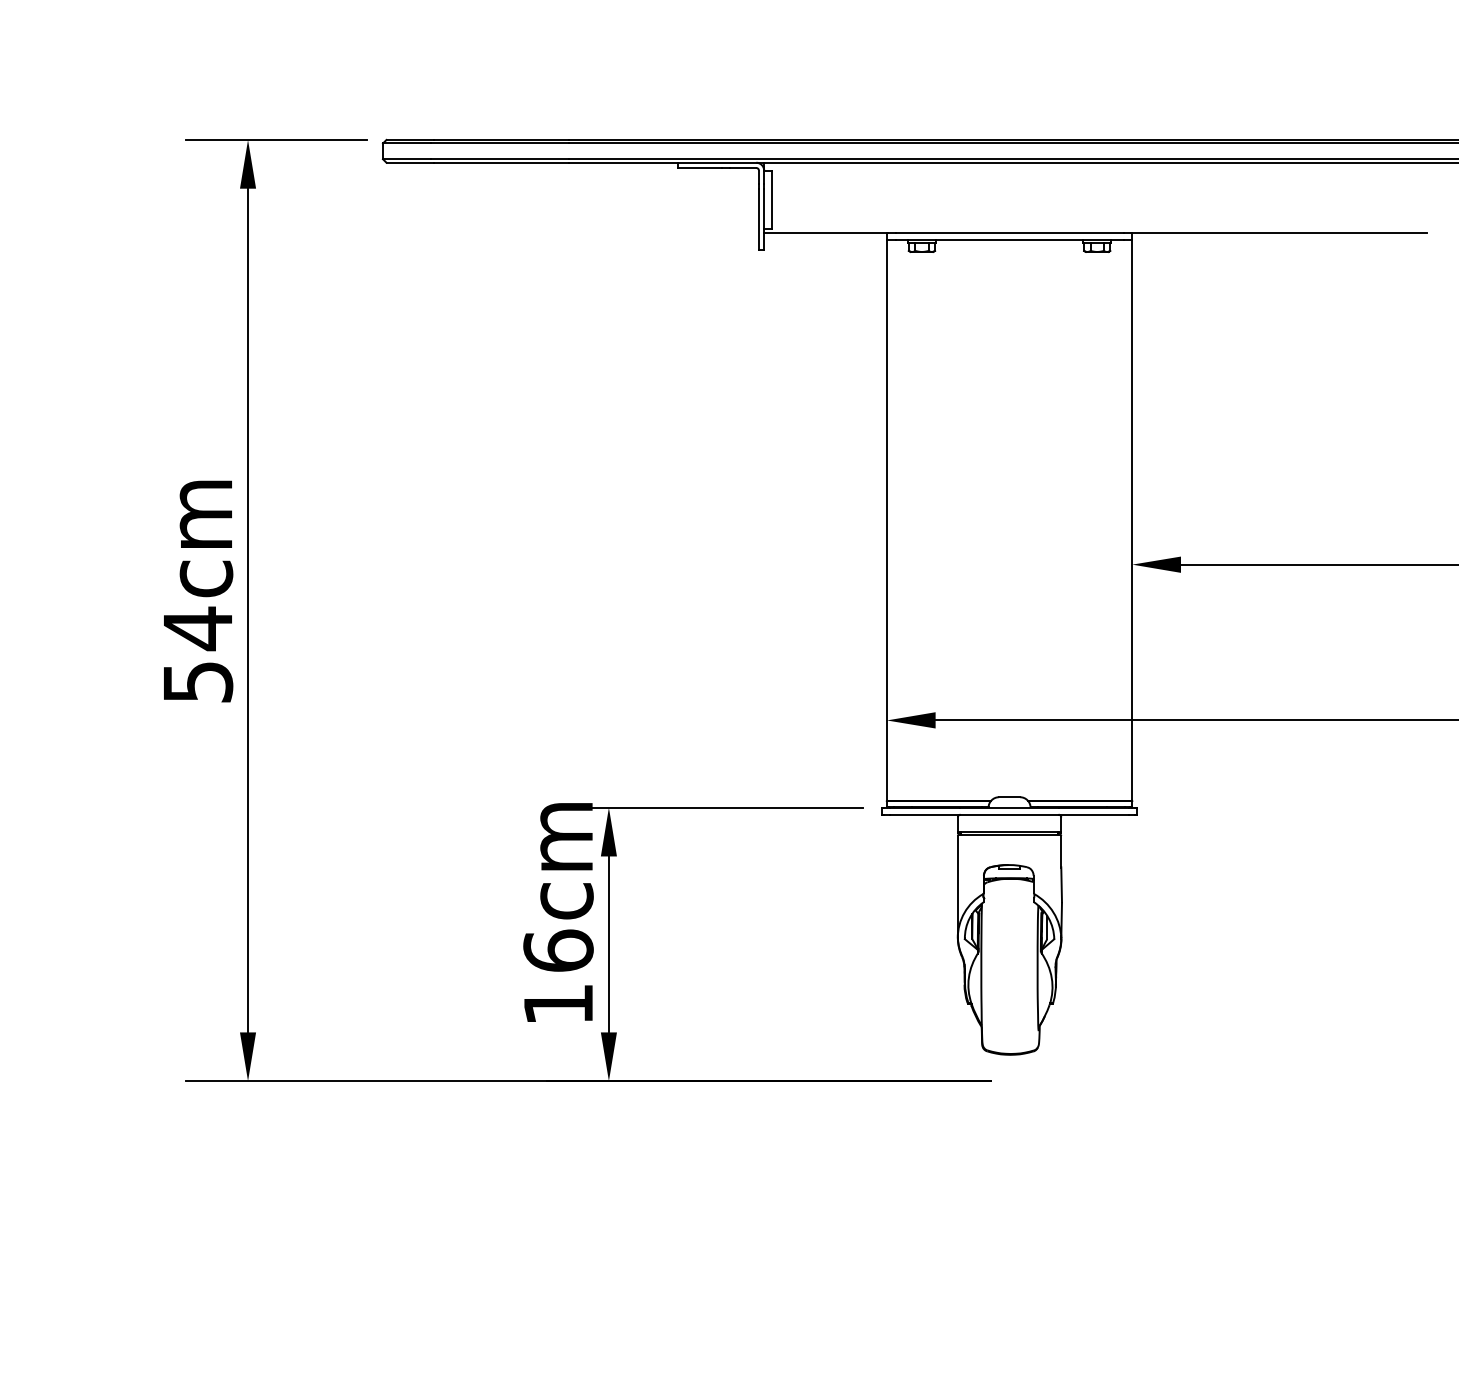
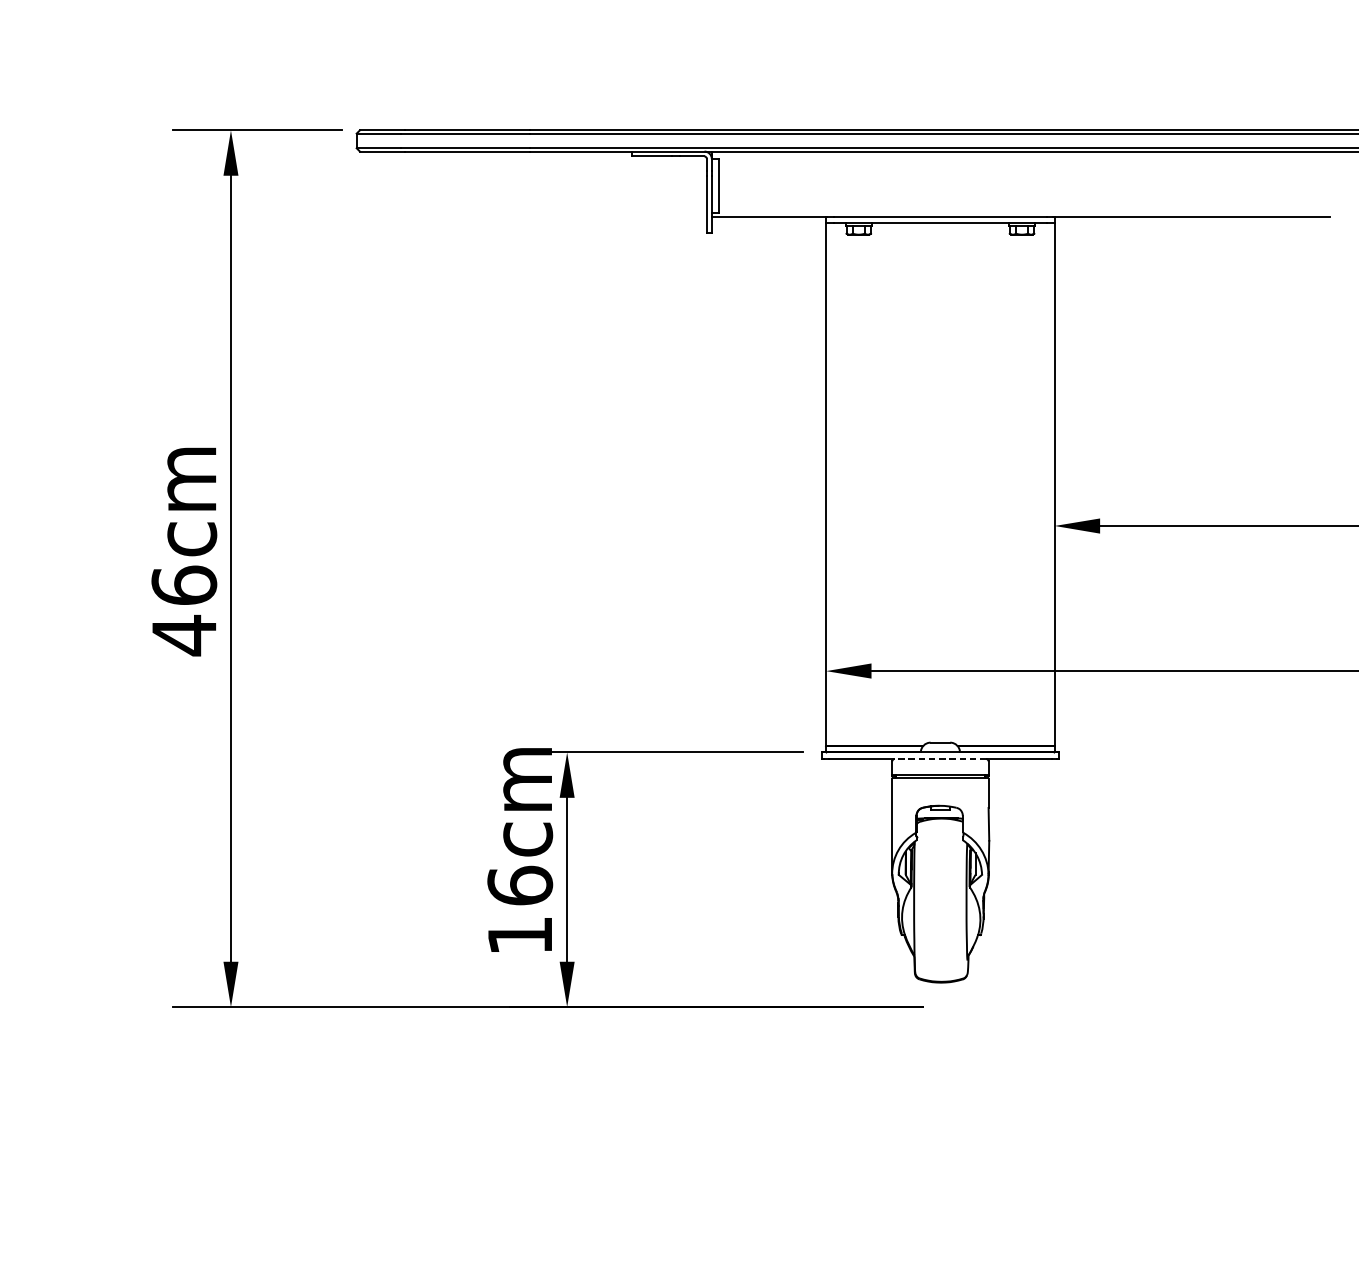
text: (197, 655) -> (183, 610), 54cm -> 46cm
line: (1009, 814) -> (940, 758), solid -> dashed

